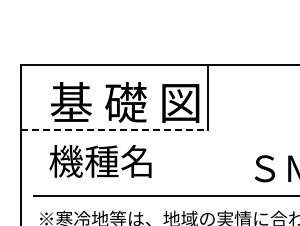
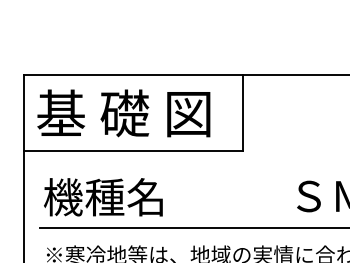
text: (125, 102) -> (124, 113), moved
line: (114, 130) -> (133, 151), dashed -> solid
text: (100, 161) -> (103, 197), moved

